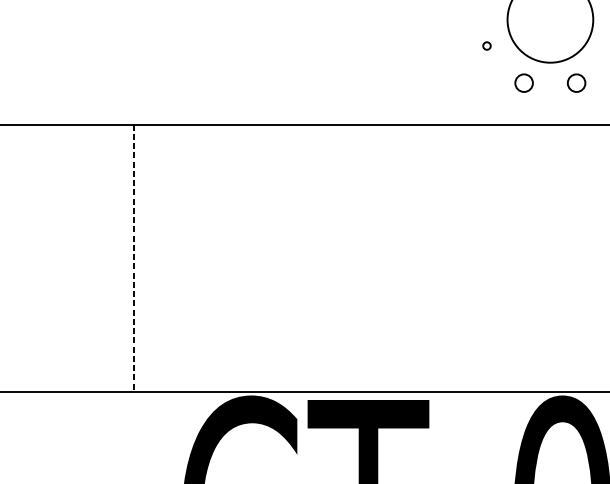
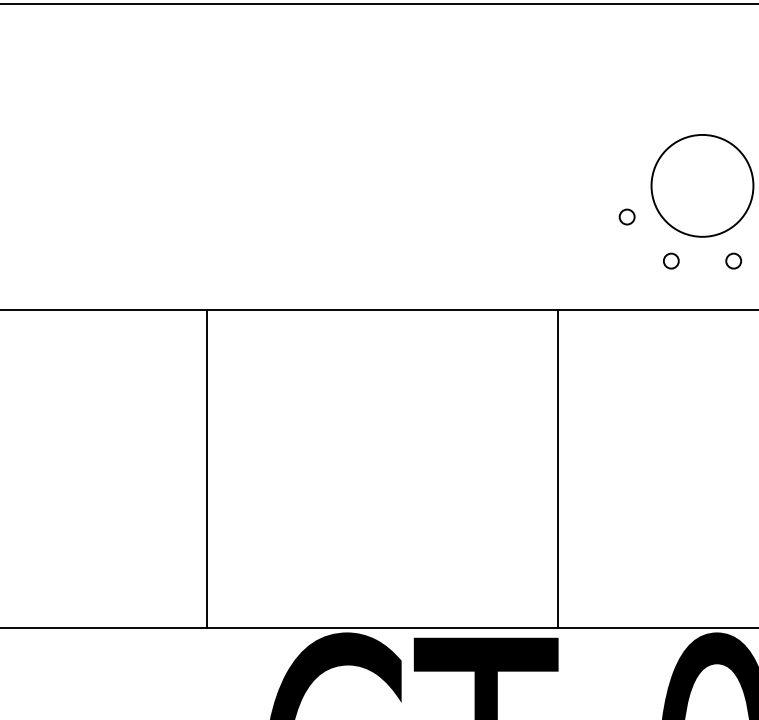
circle: (486, 45) -> (626, 216), size x1.67
circle: (524, 82) -> (671, 260), size x0.71
circle: (576, 82) -> (733, 260), size x0.71
line: (428, 257) -> (557, 468), added
line: (134, 258) -> (207, 469), dashed -> solid

